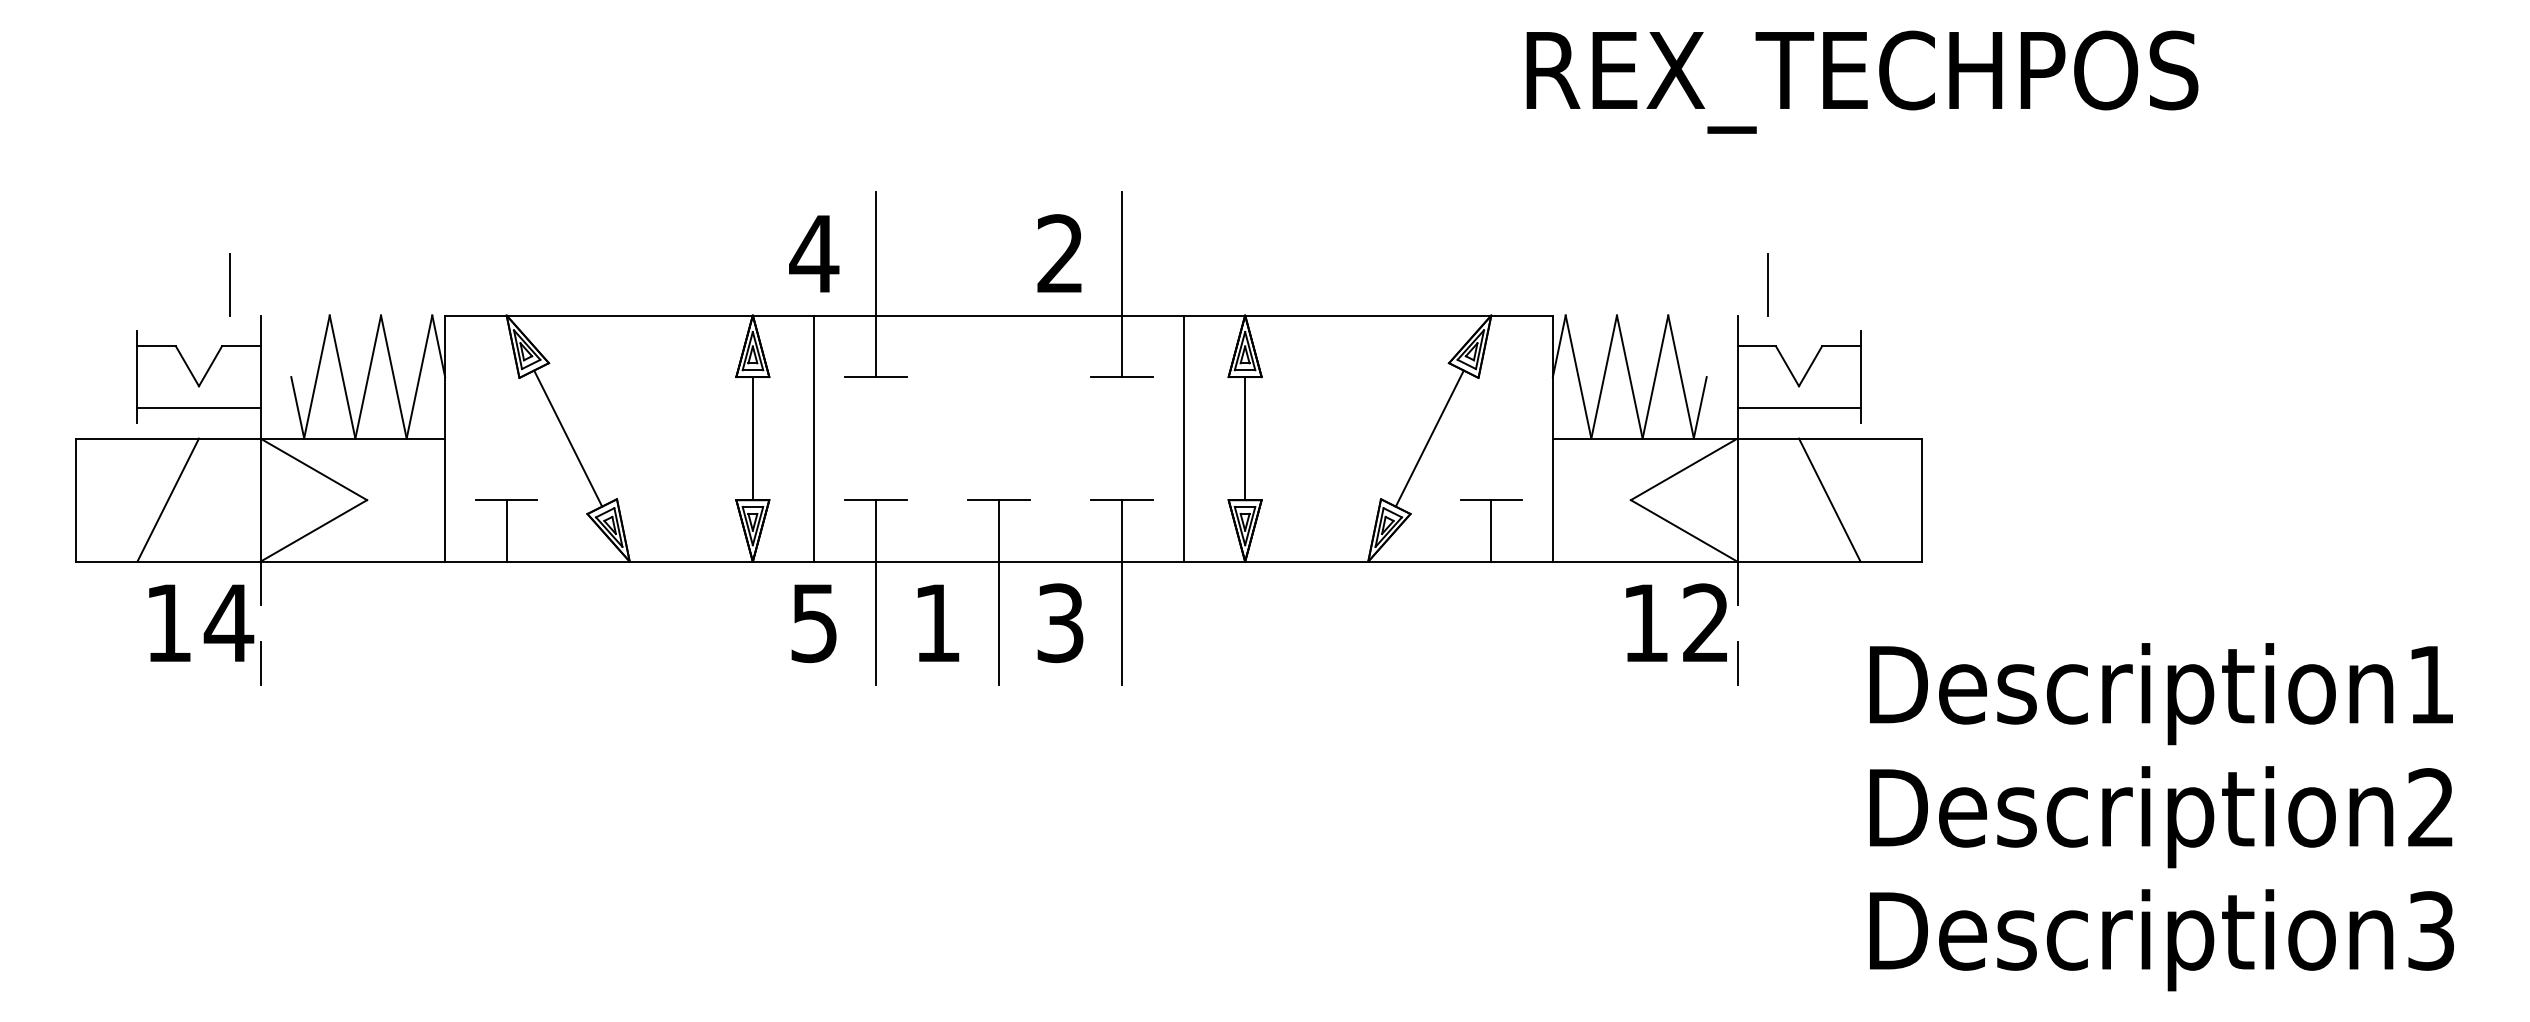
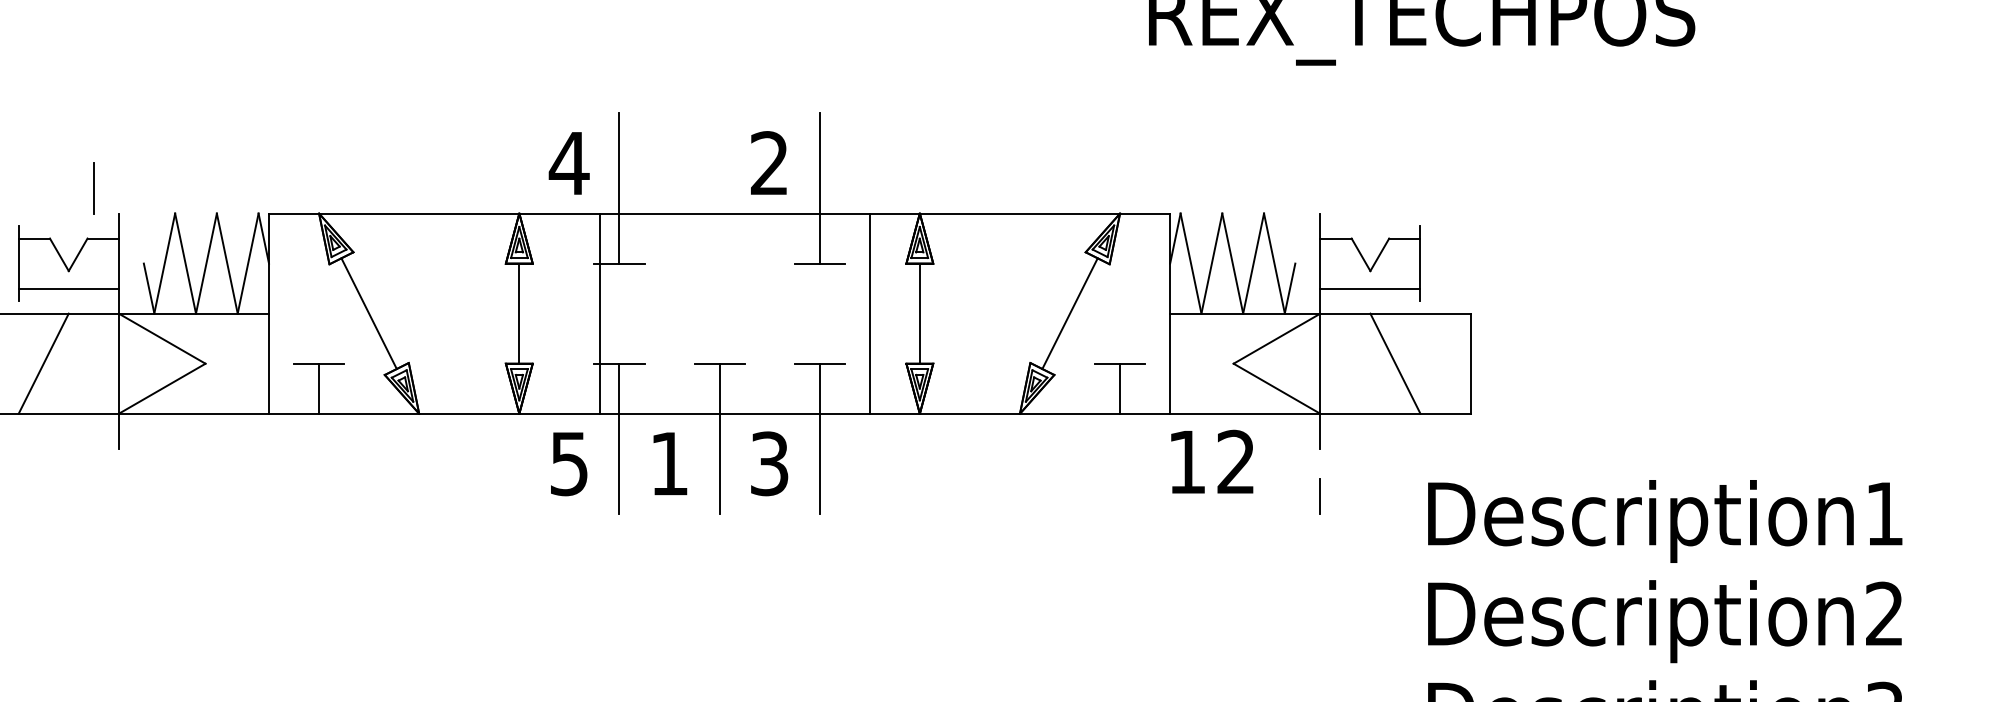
line: (1768, 284) -> (1345, 188), removed
line: (814, 438) -> (599, 313), moved
text: (1676, 622) -> (1212, 461), moved
part: (205, 634) -> (74, 473), removed

